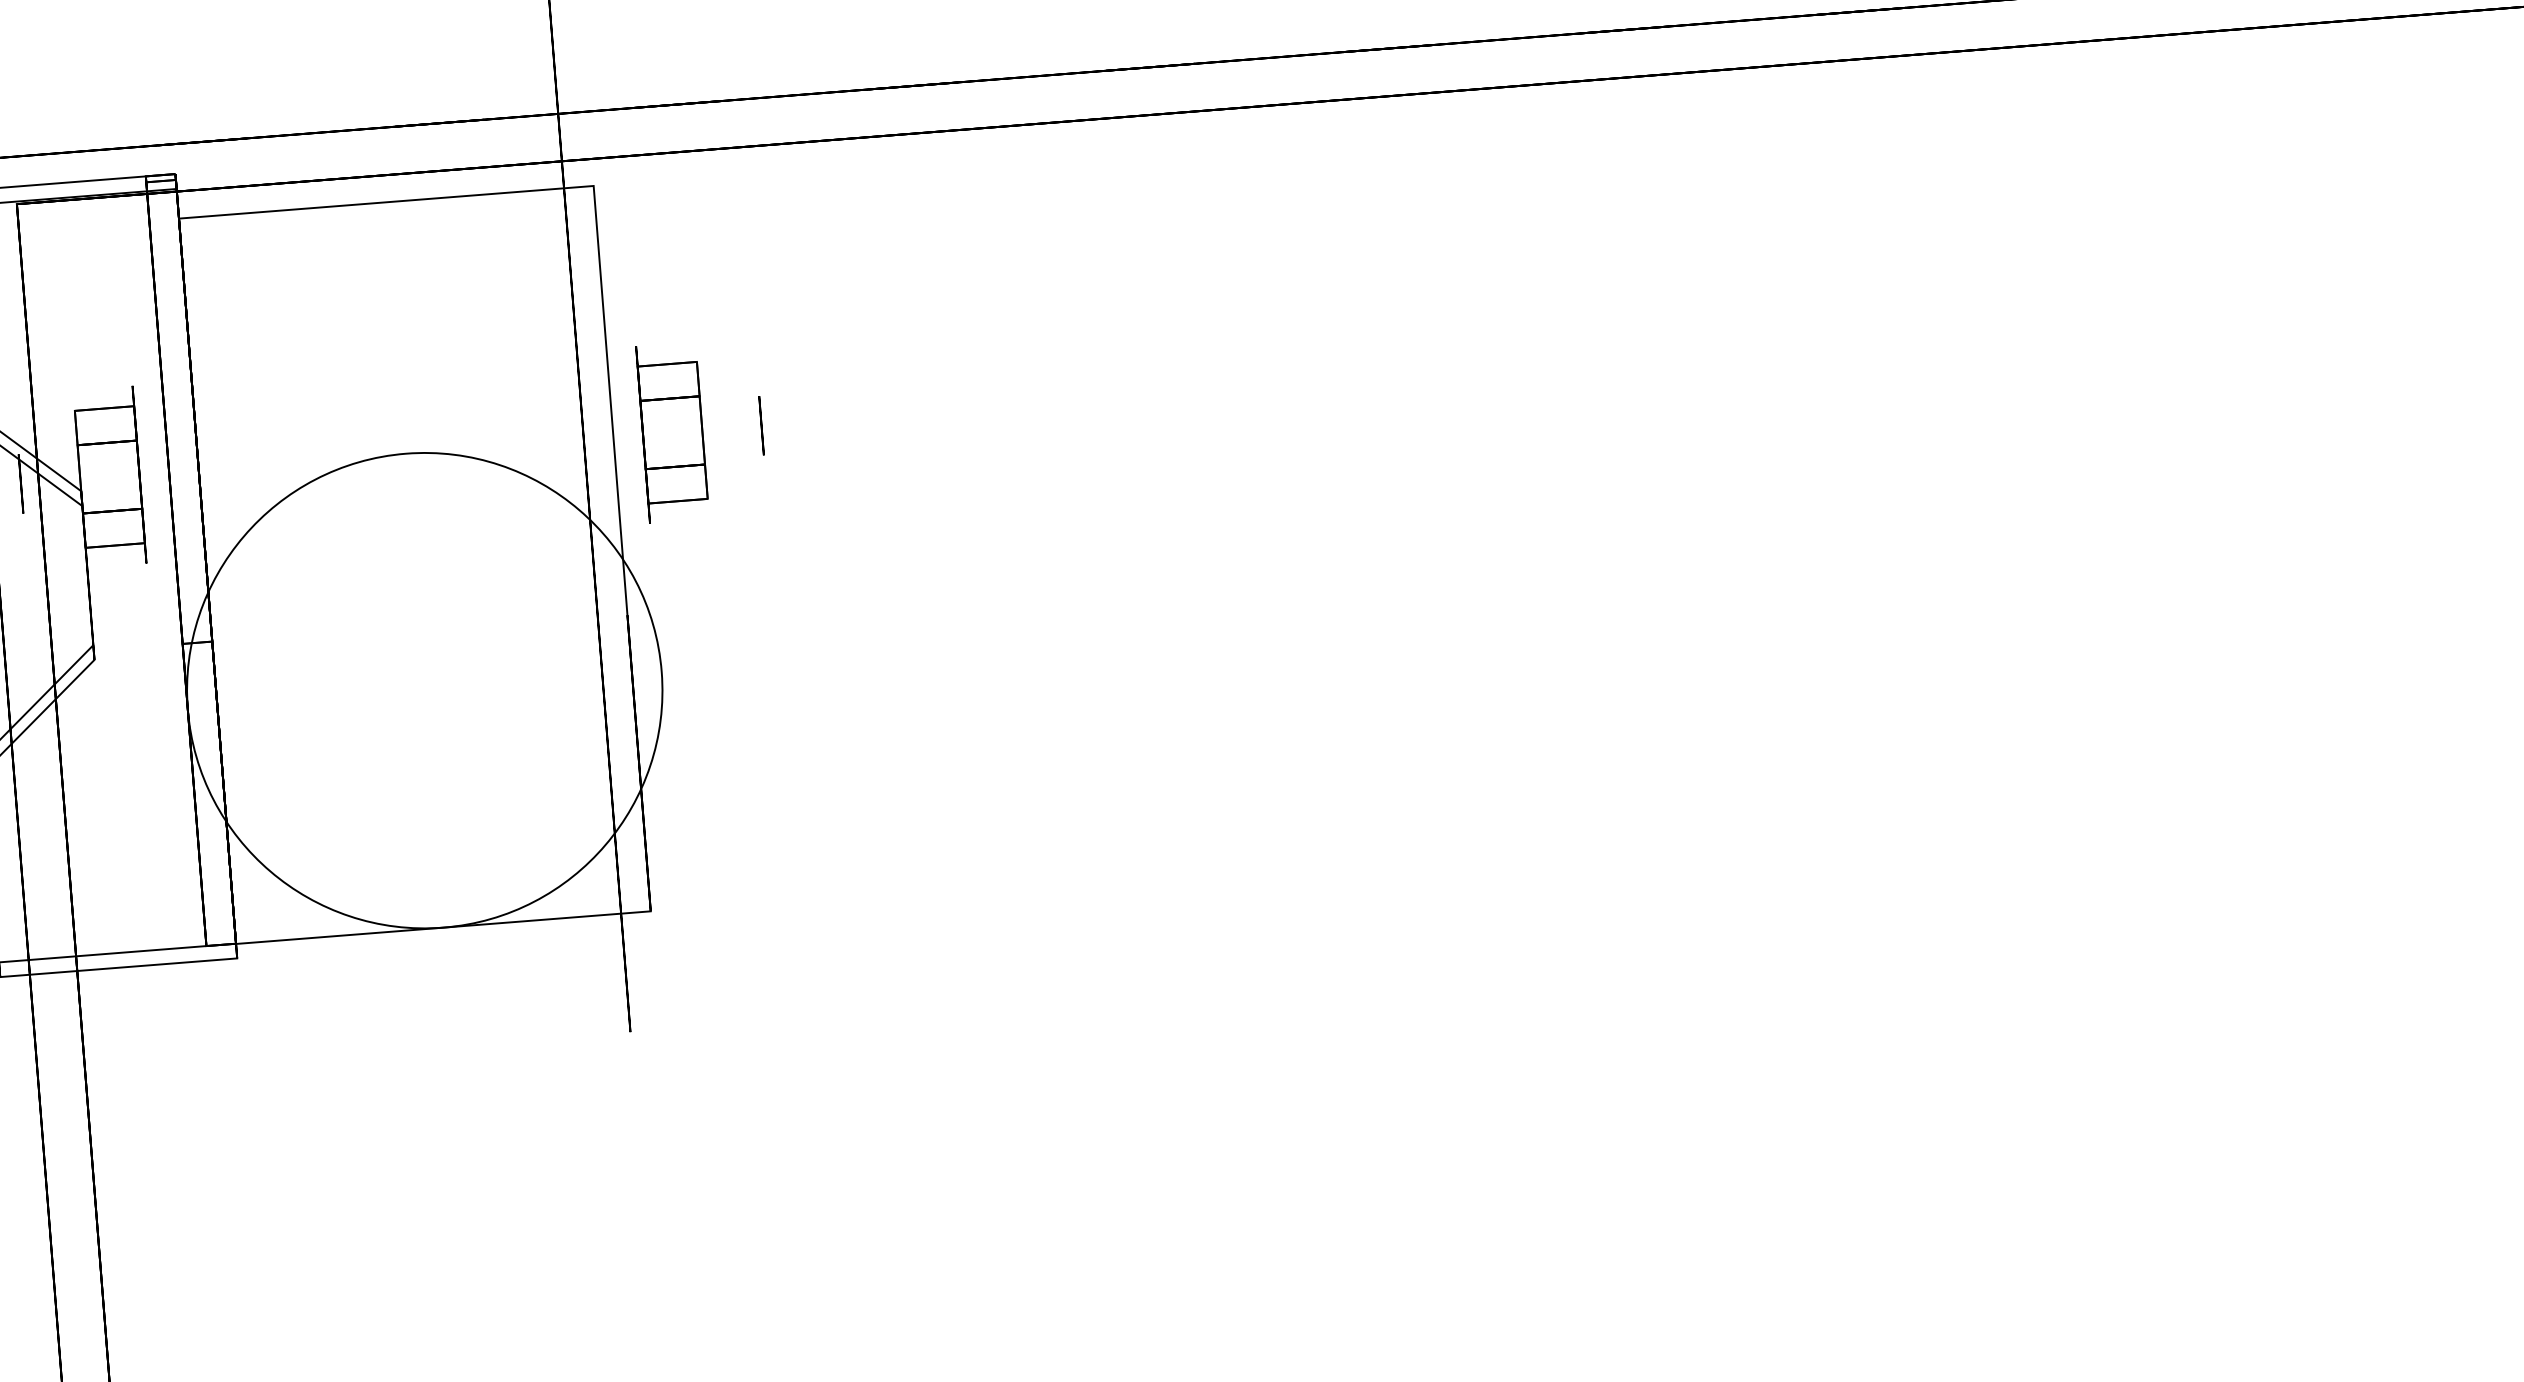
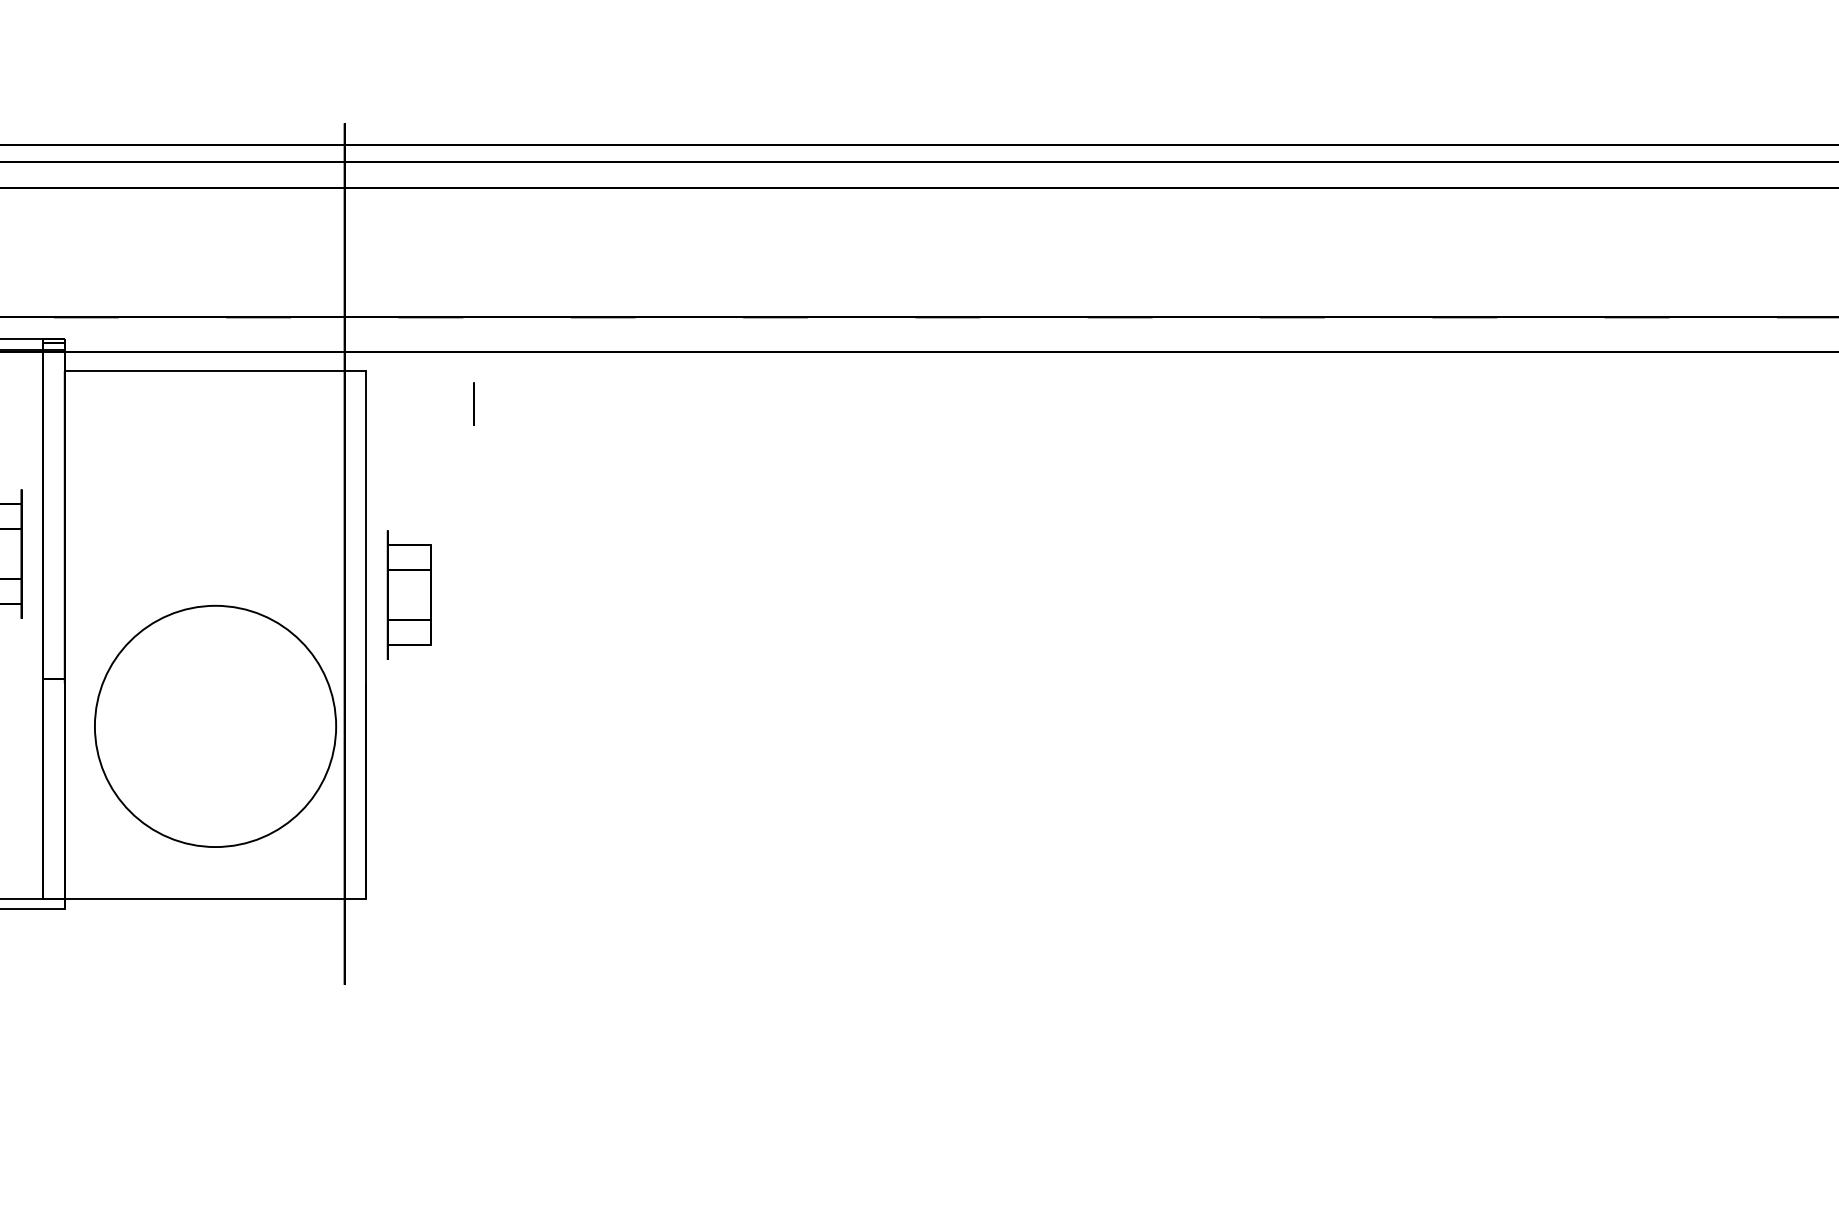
circle: (760, 424) -> (473, 403), moved
part: (671, 431) -> (408, 594), moved
circle: (424, 690) -> (215, 726), size x0.7

